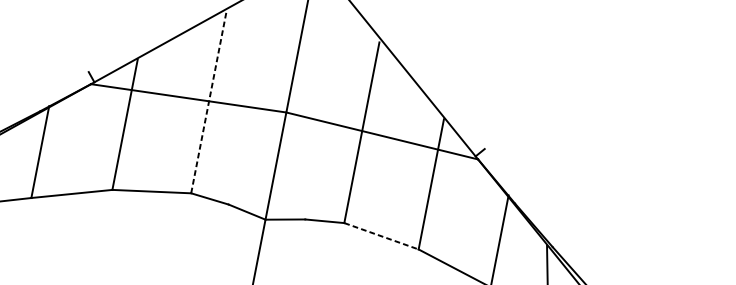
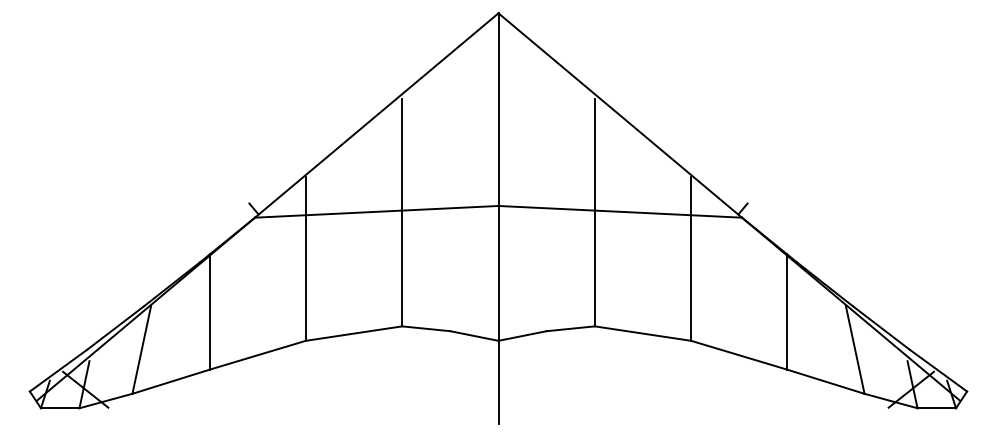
line: (209, 102) -> (402, 212), dashed -> solid
line: (381, 236) -> (642, 333), dashed -> solid

